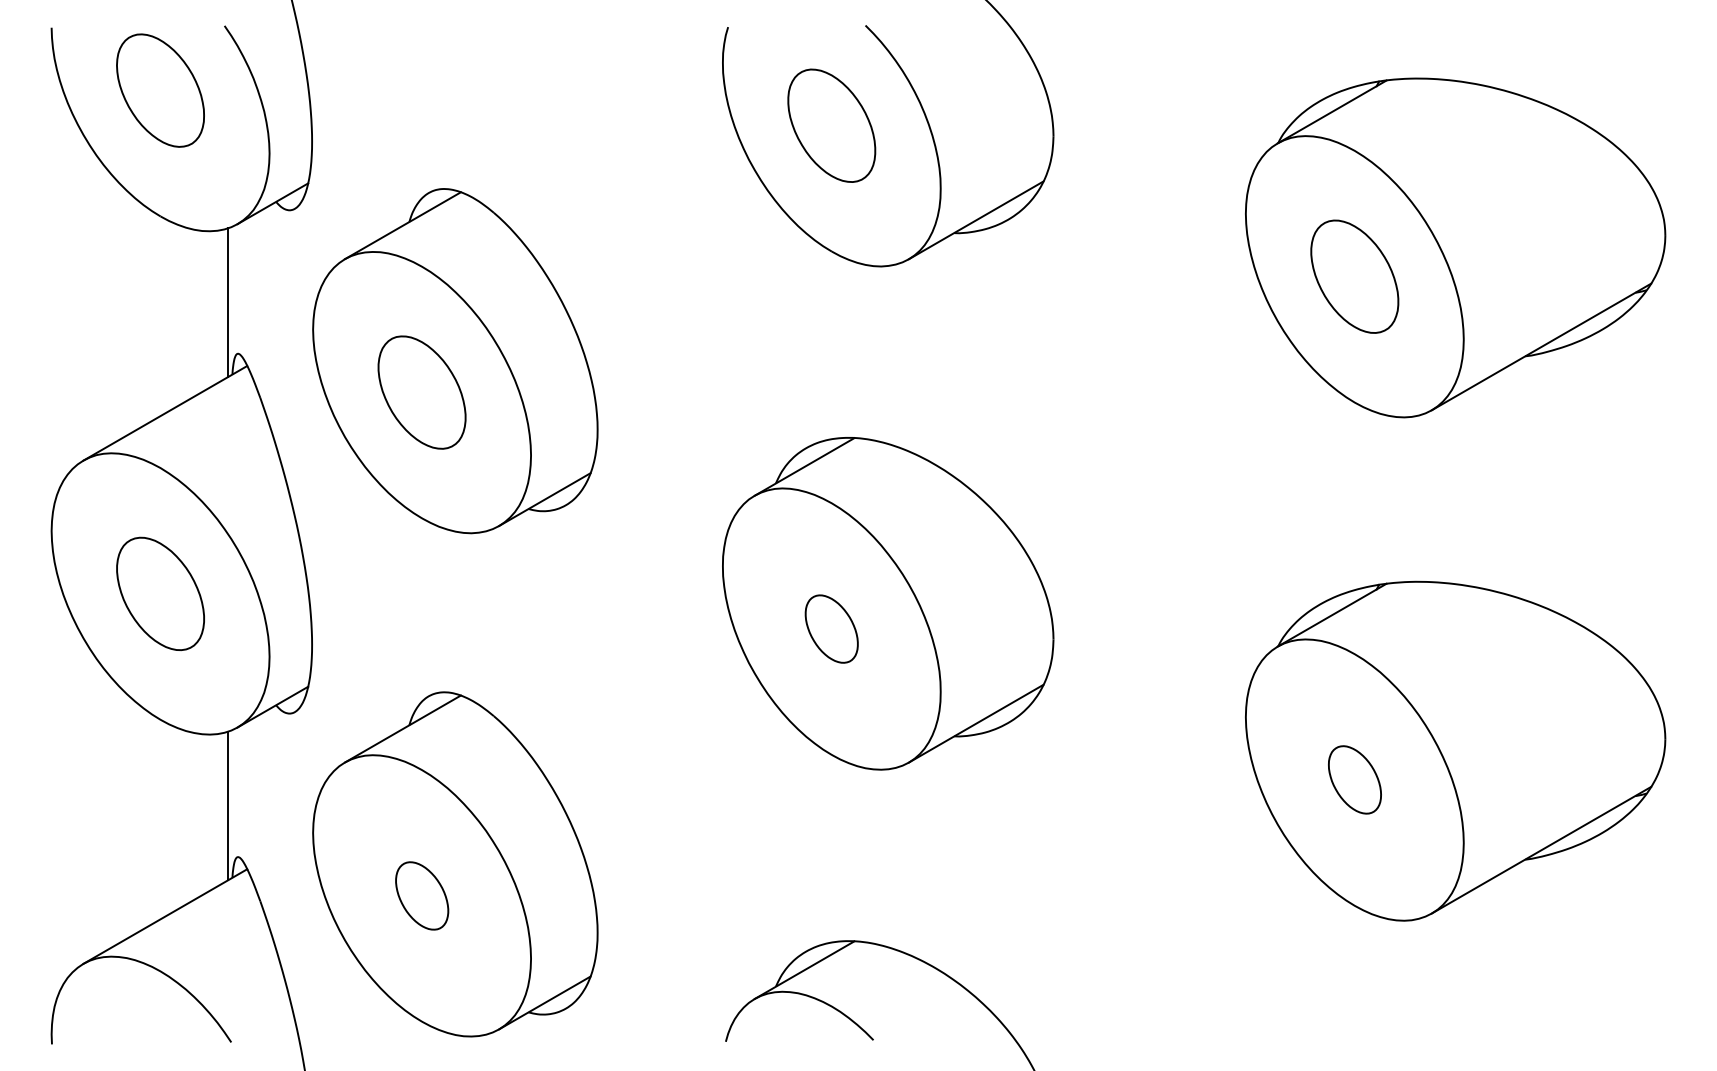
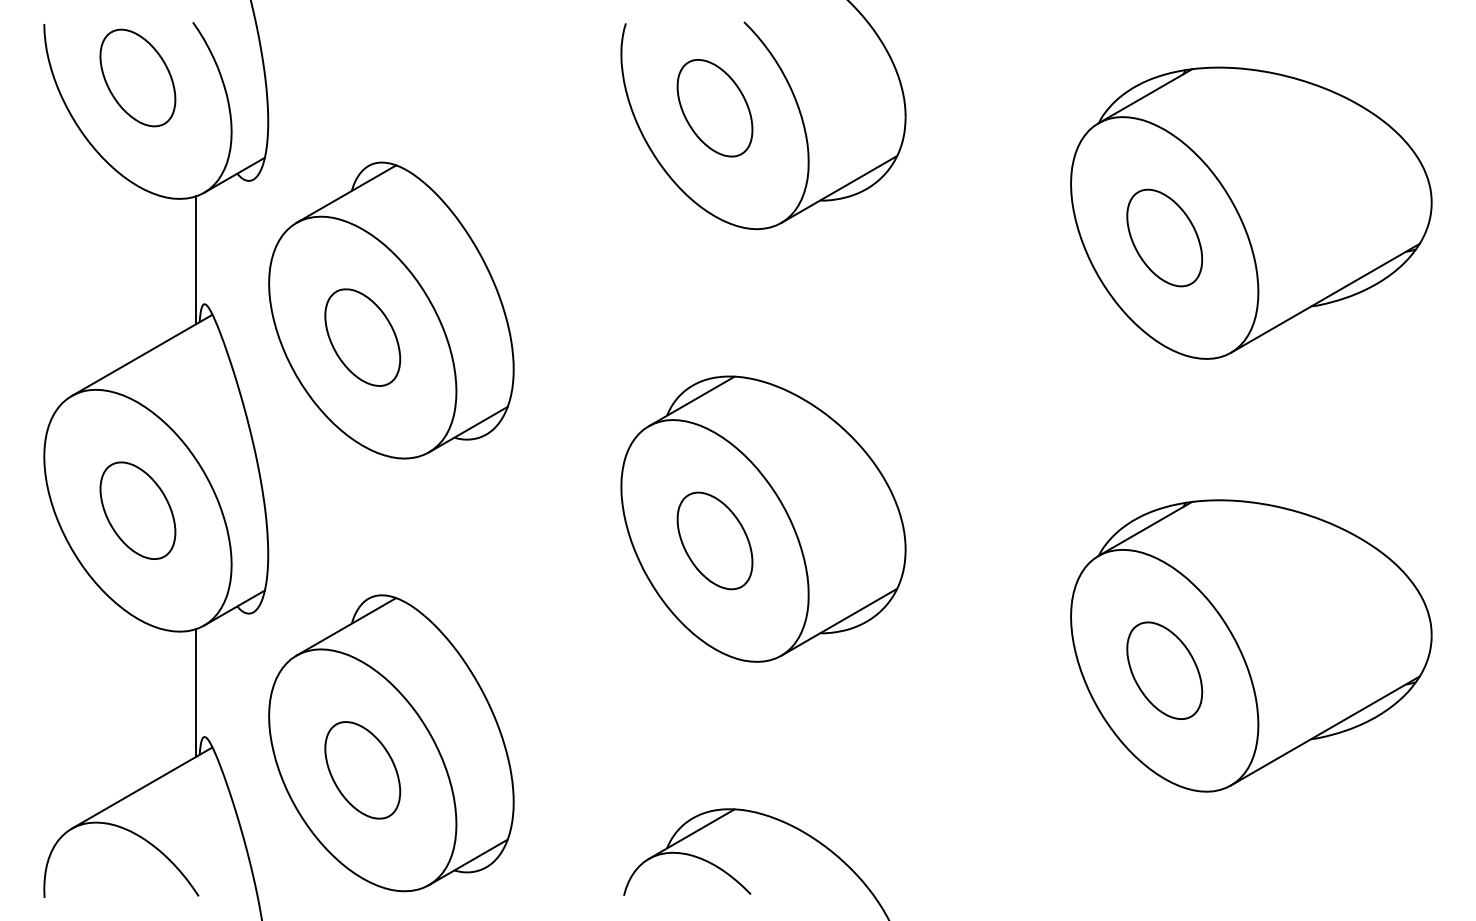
part: (831, 628) -> (714, 540), size x1.67
part: (1354, 779) -> (1164, 670), size x1.67
part: (421, 896) -> (362, 770), size x1.67

